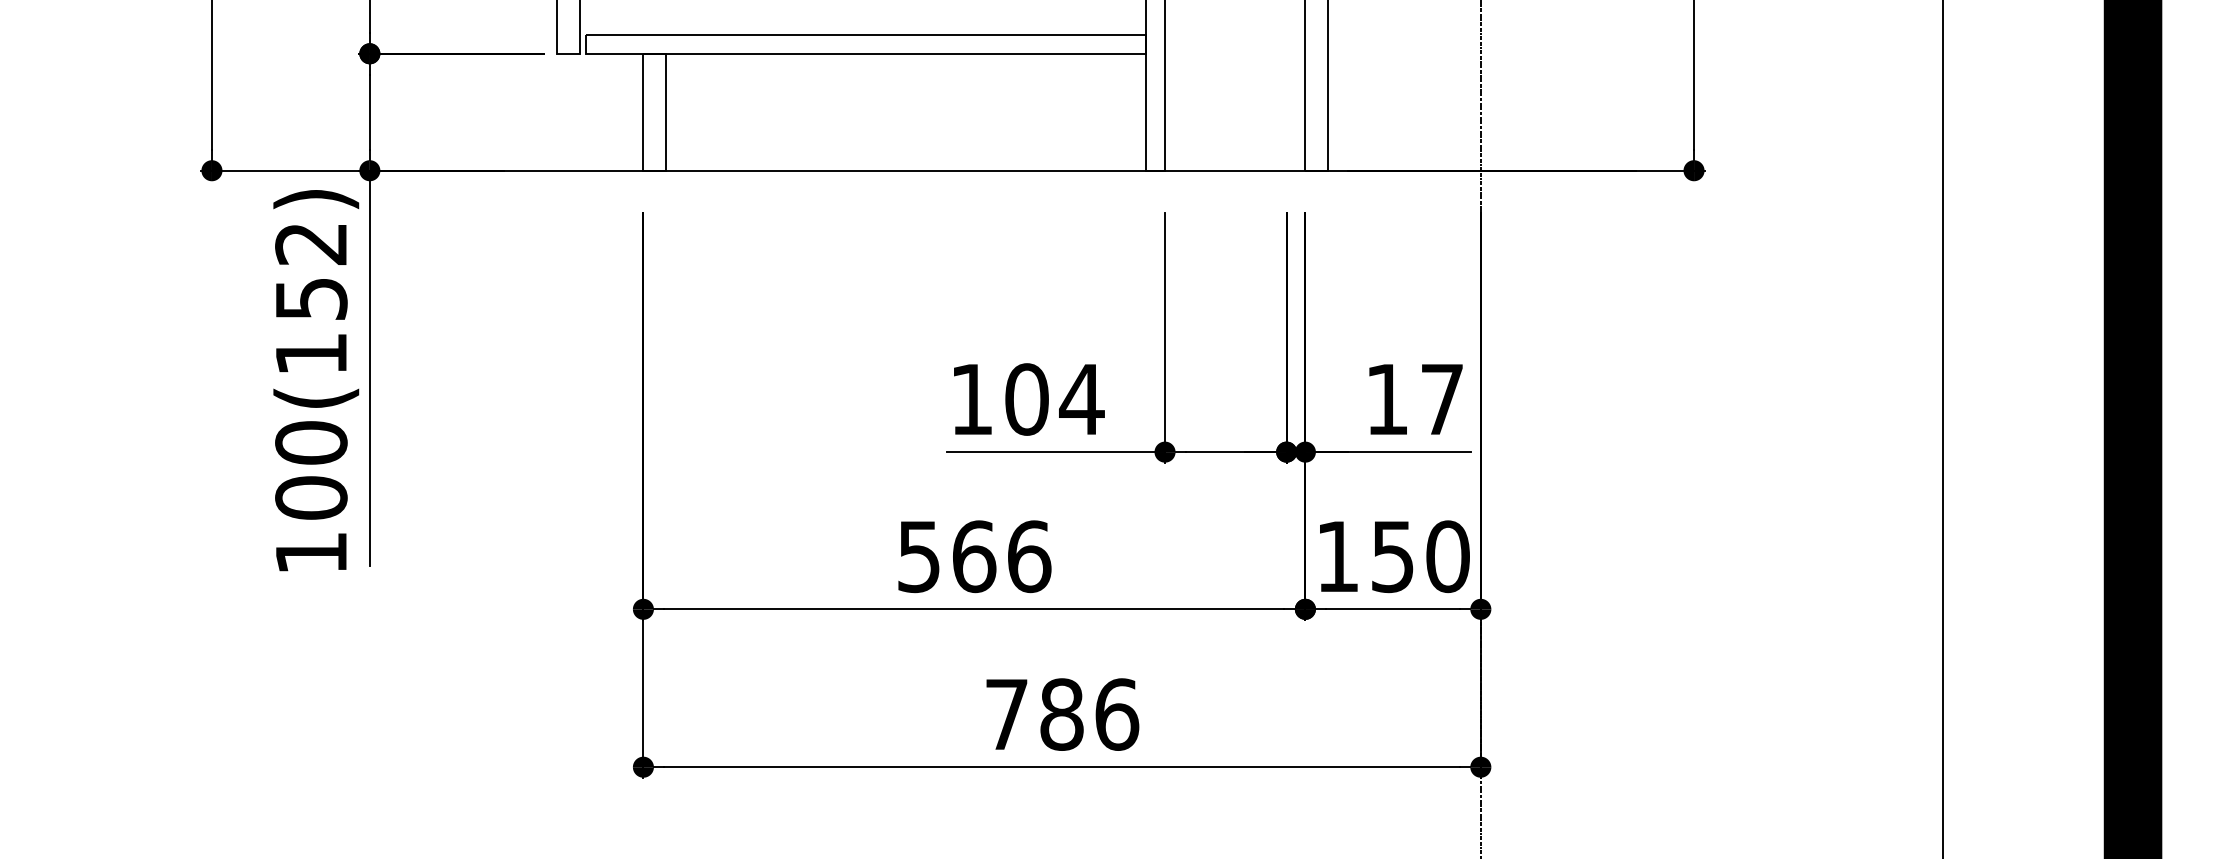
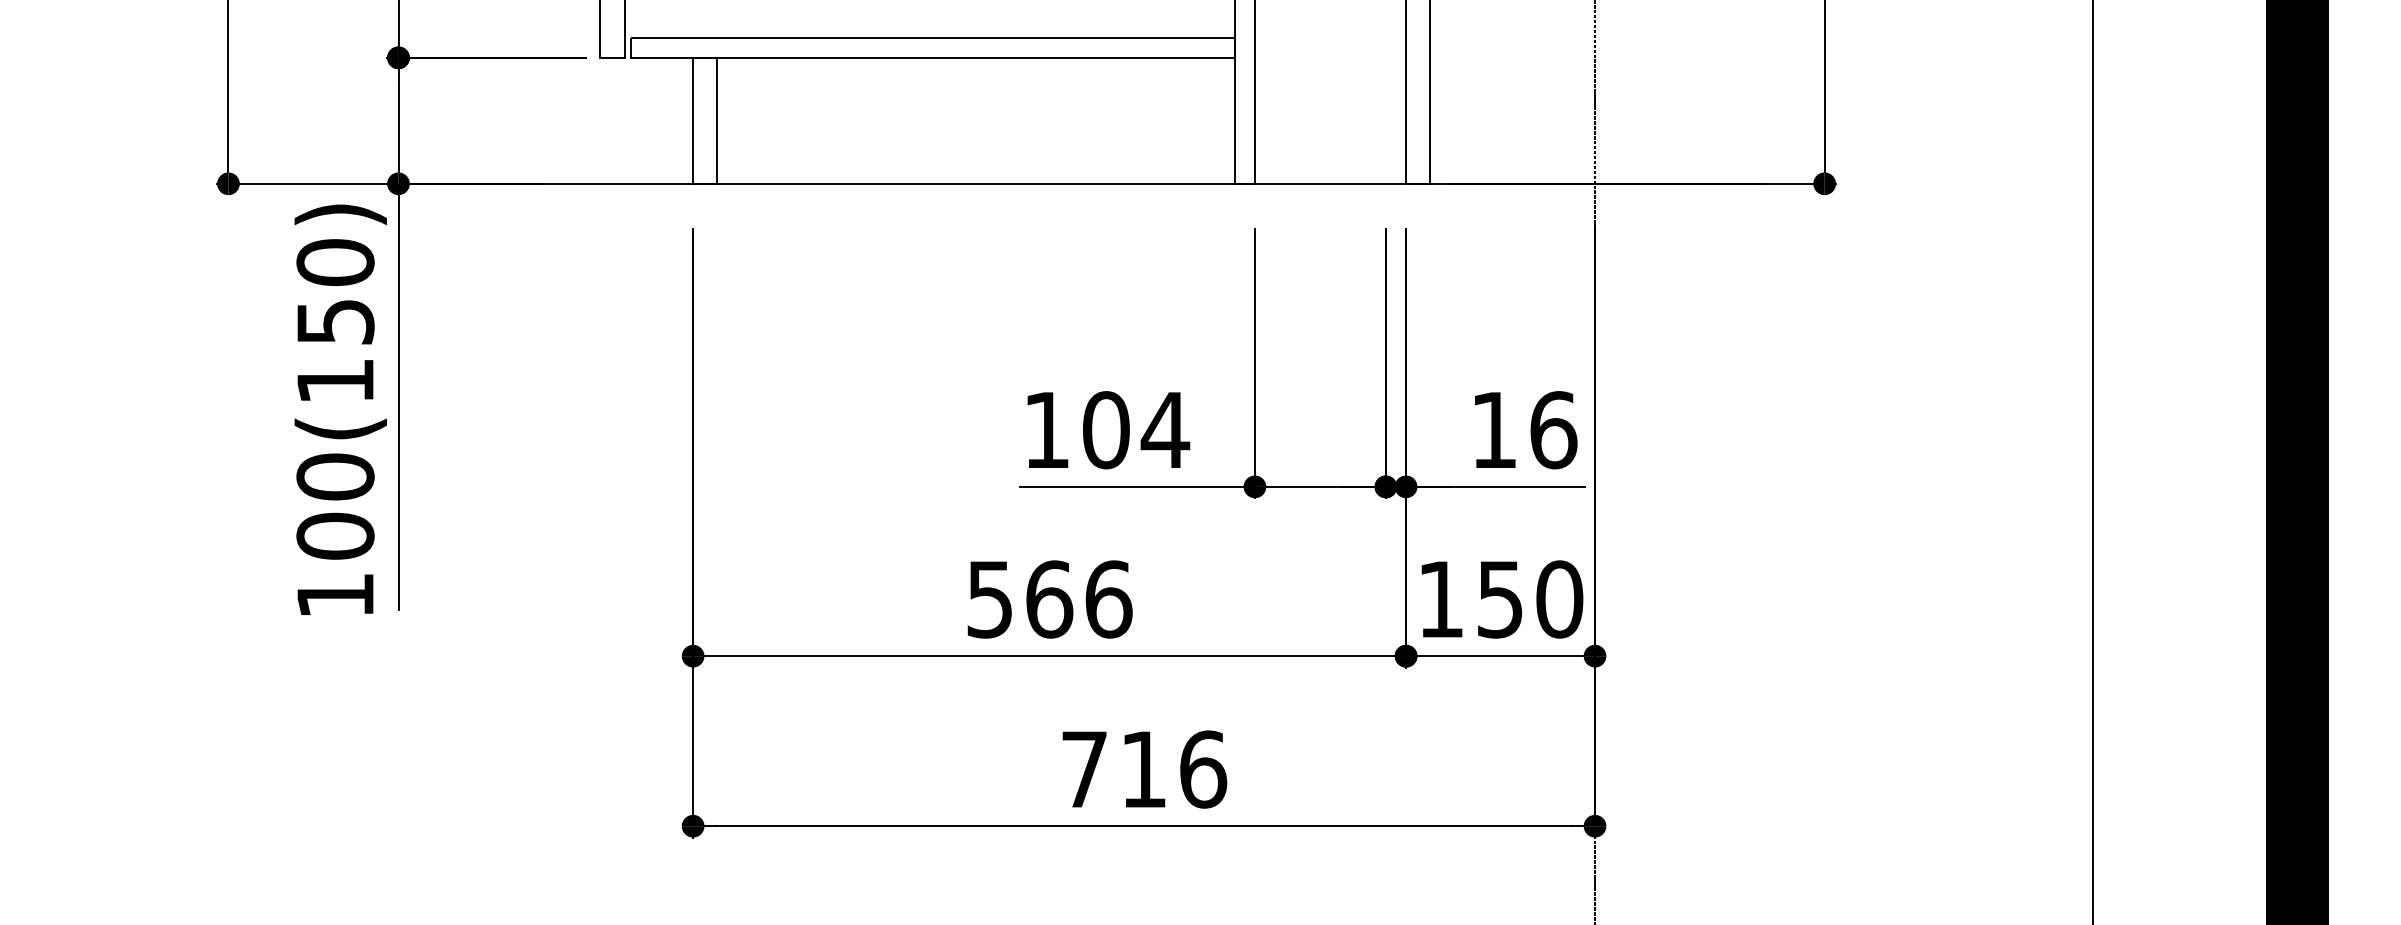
text: (311, 243) -> (335, 262), 100(152) -> 100(150)
text: (1442, 399) -> (1553, 430), 17 -> 16
text: (1061, 714) -> (1143, 769), 786 -> 716

